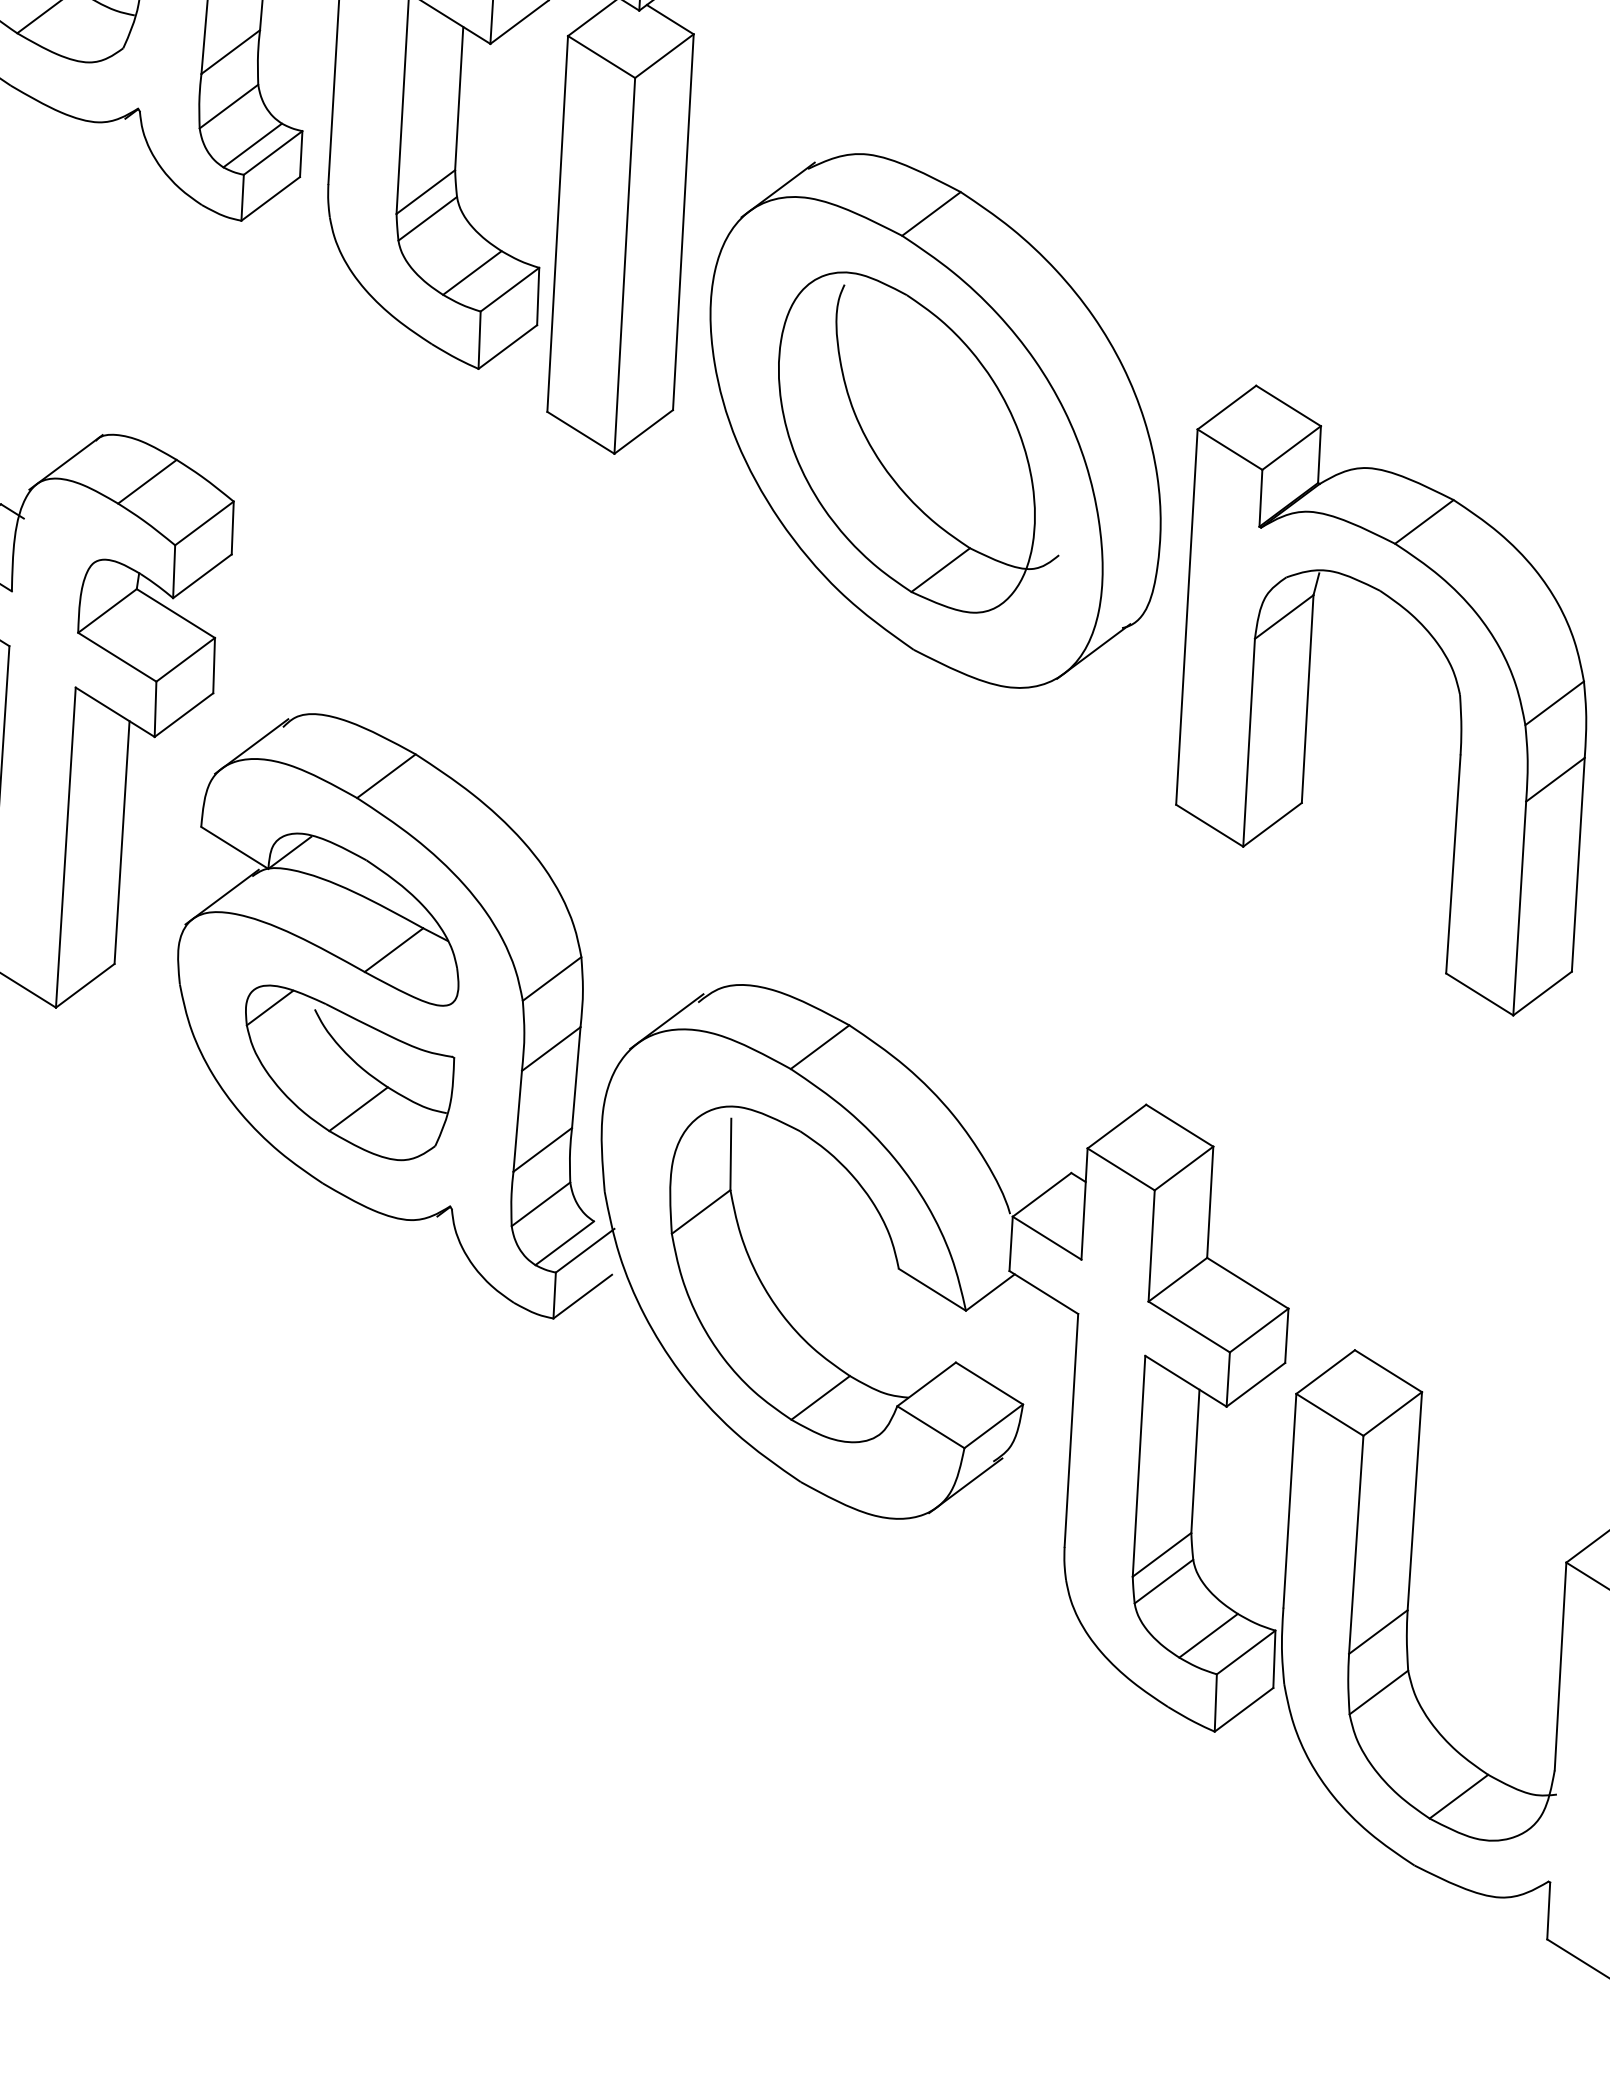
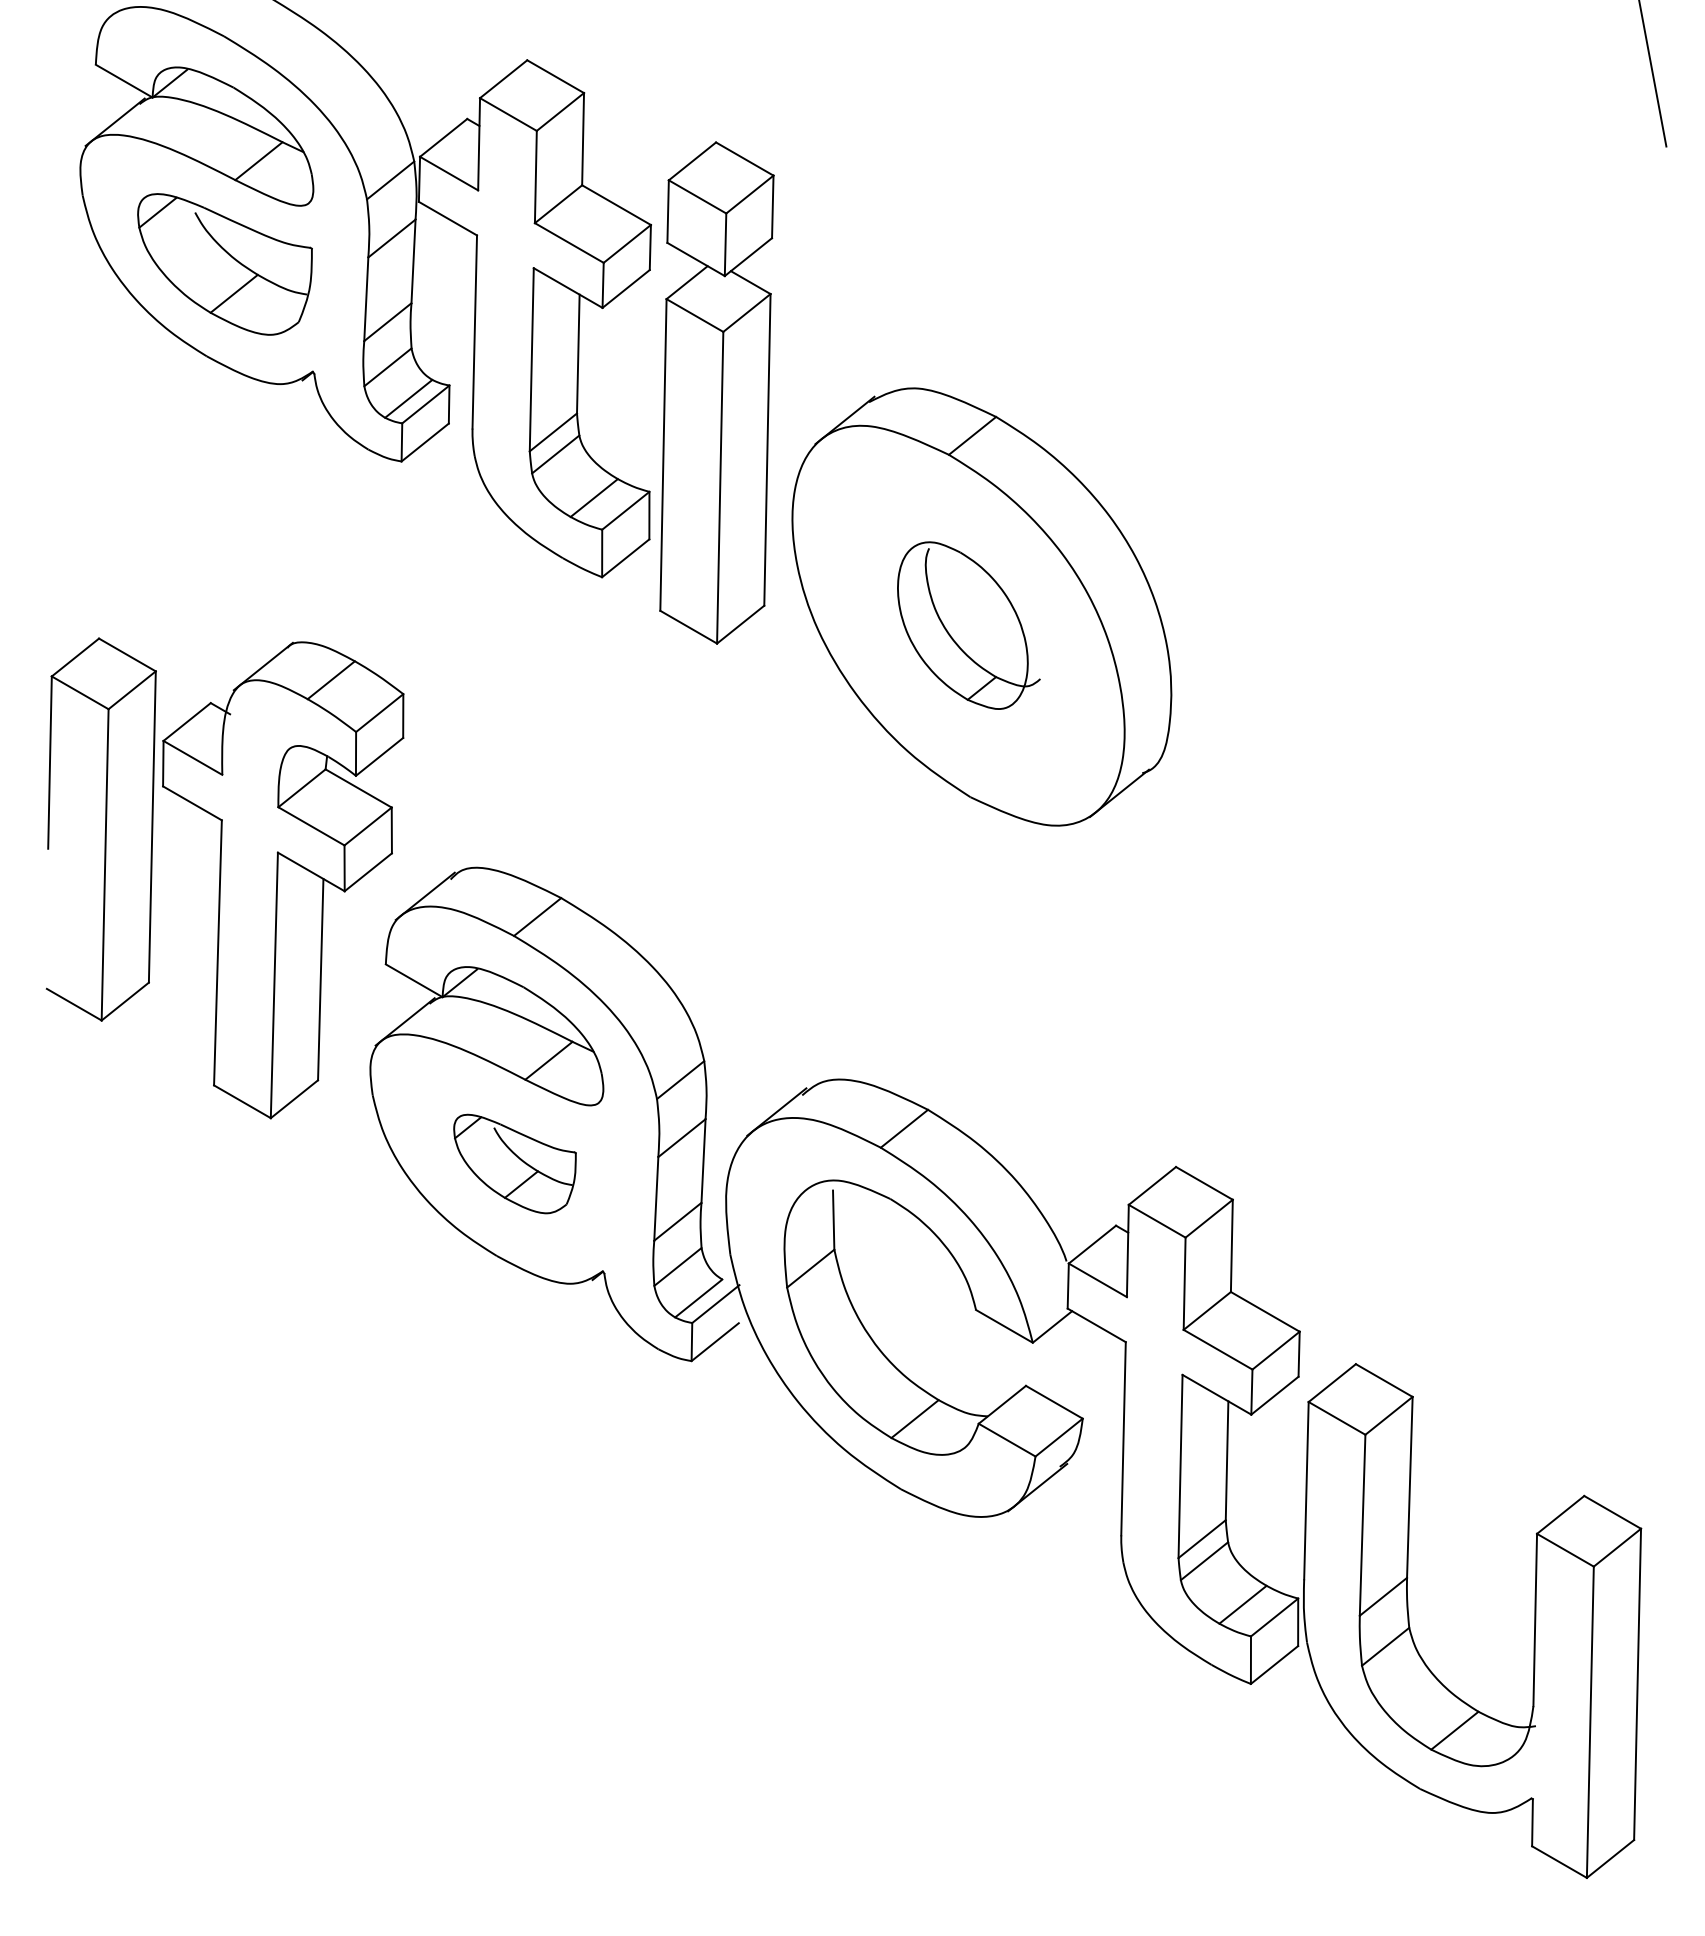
part: (918, 442) -> (968, 625), size x0.6
part: (1309, 688) -> (1299, 817), removed
part: (348, 1072) -> (514, 1163), size x0.7

